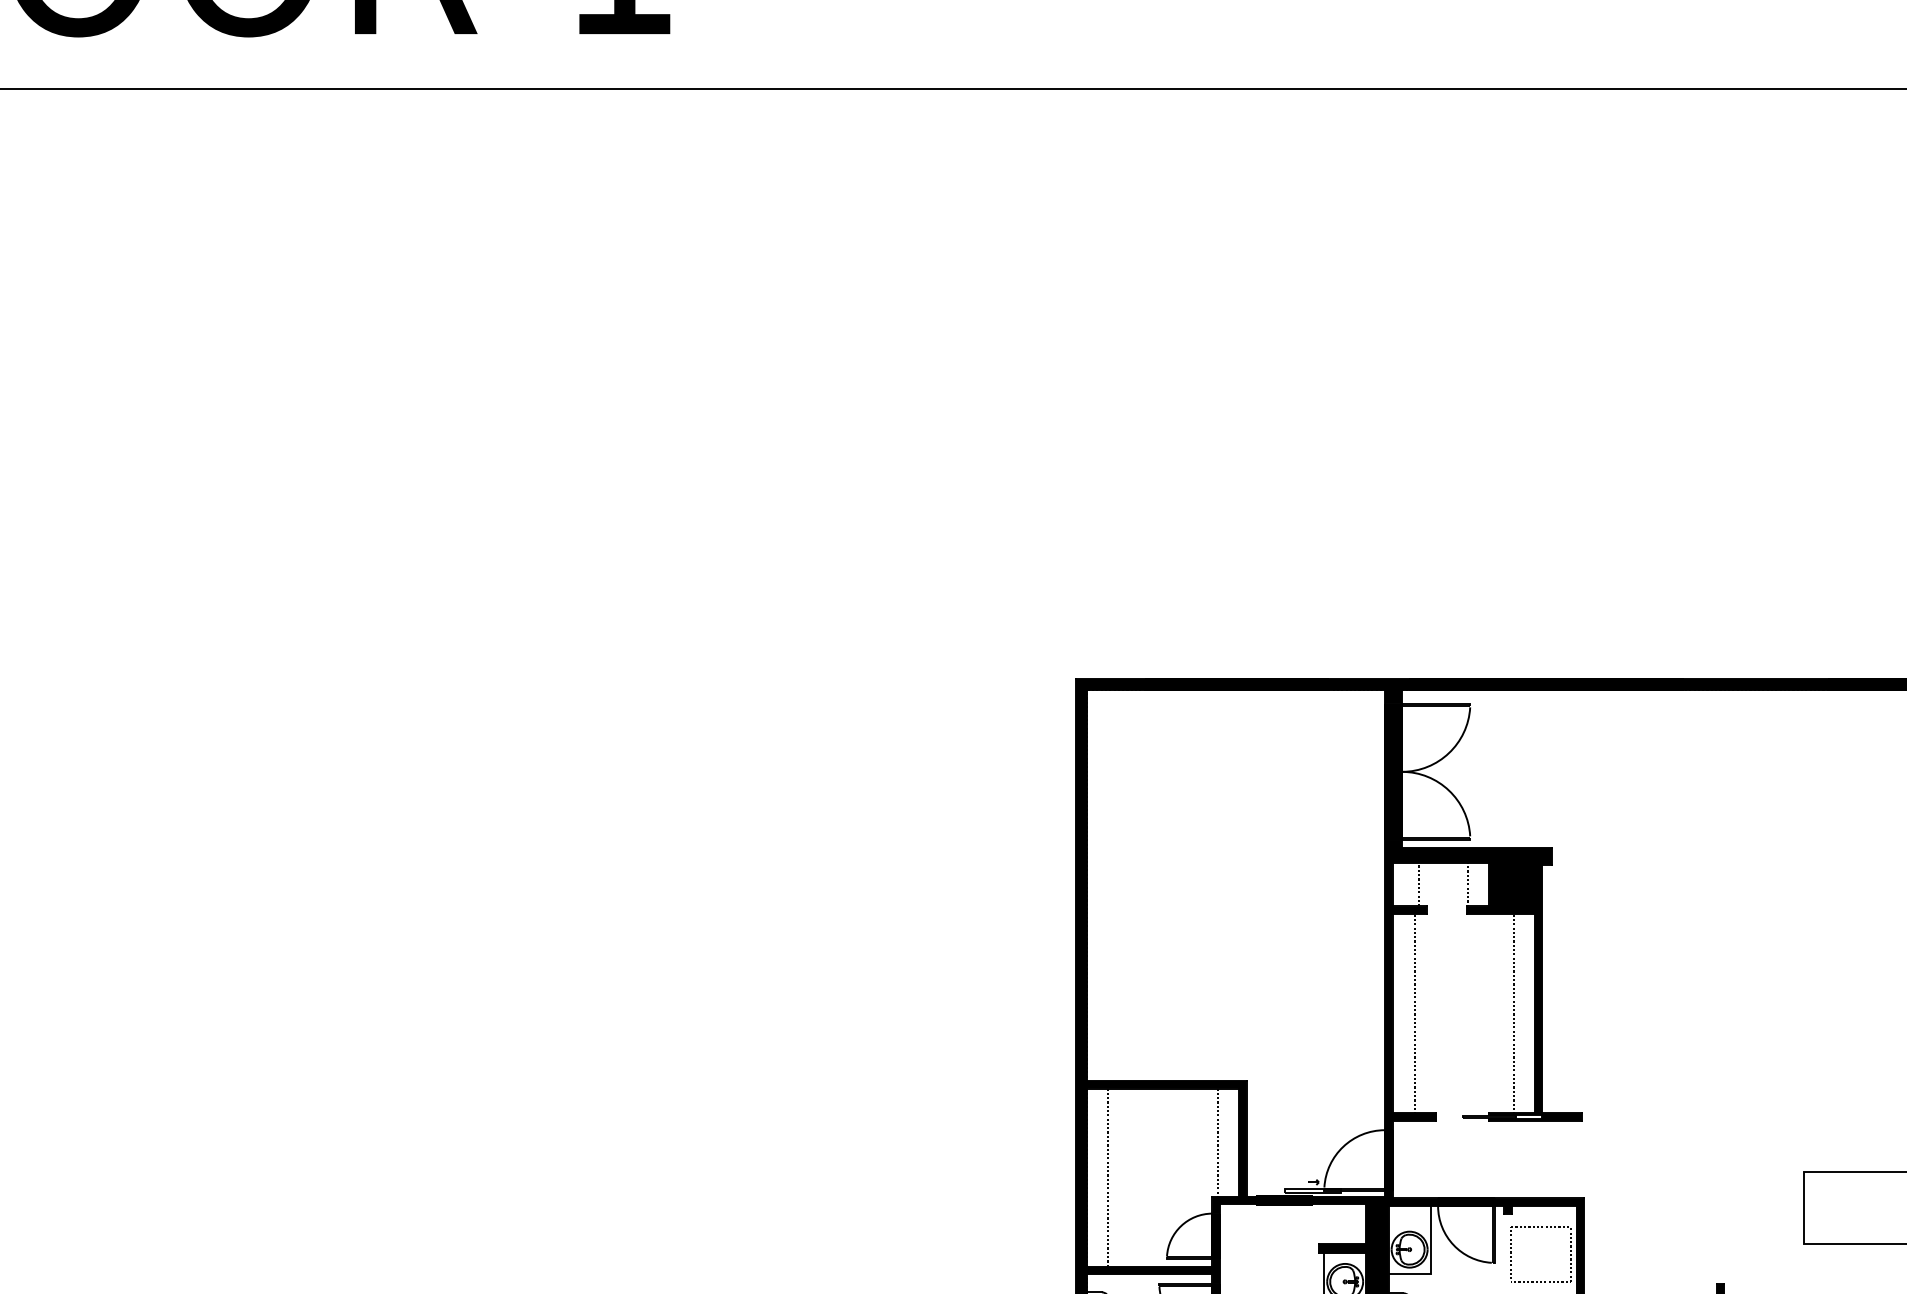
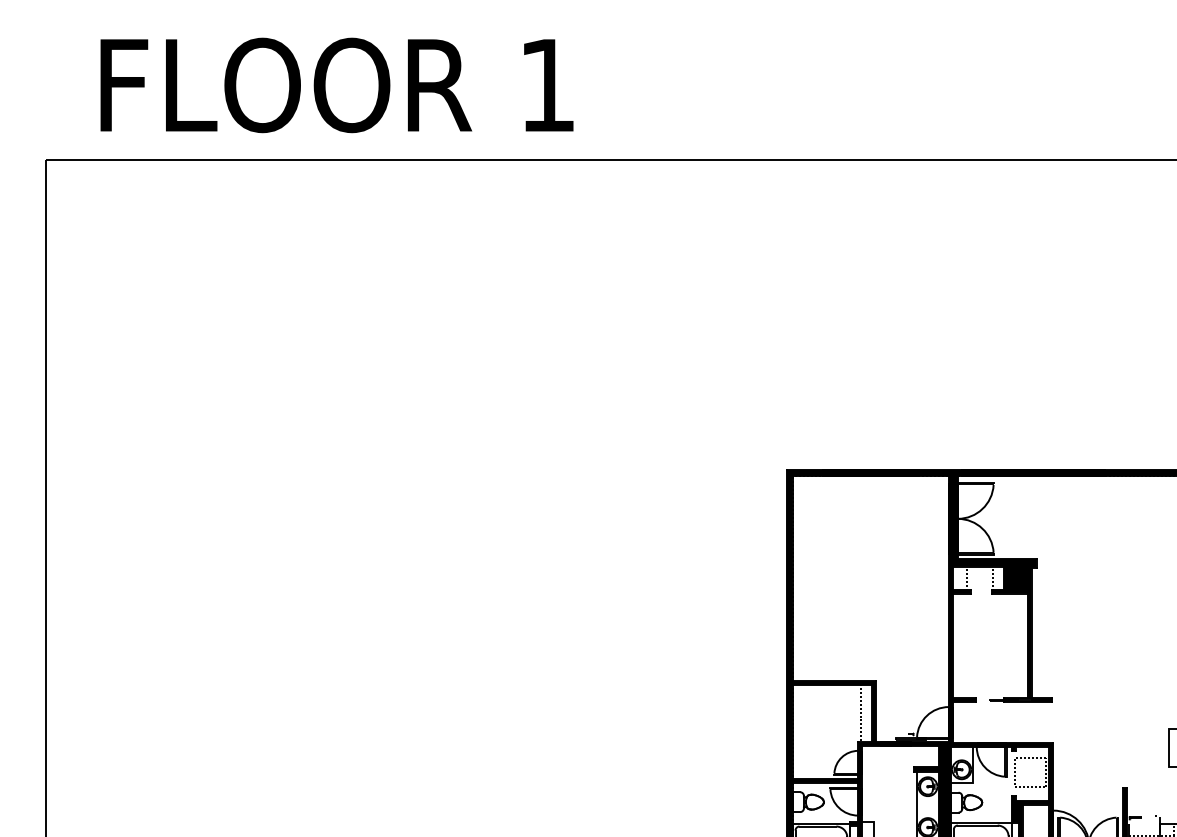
line: (1414, 1012) -> (964, 645), removed
line: (1513, 1012) -> (1016, 645), removed
line: (1108, 1176) -> (803, 731), removed

